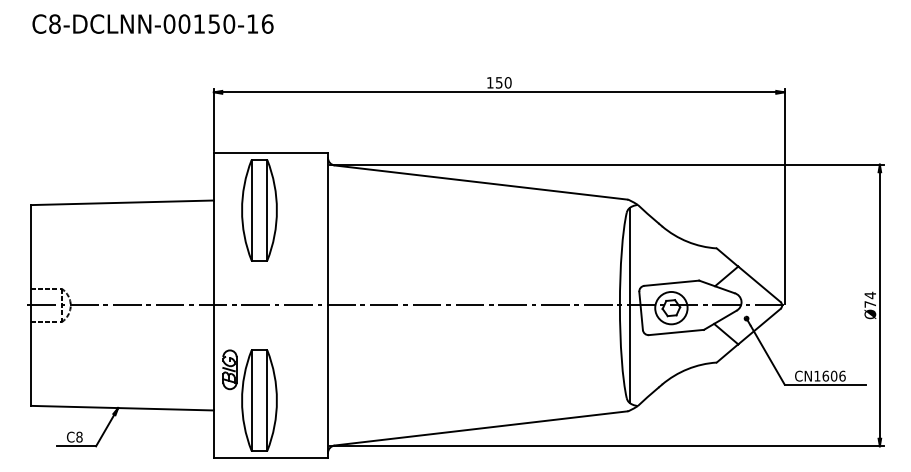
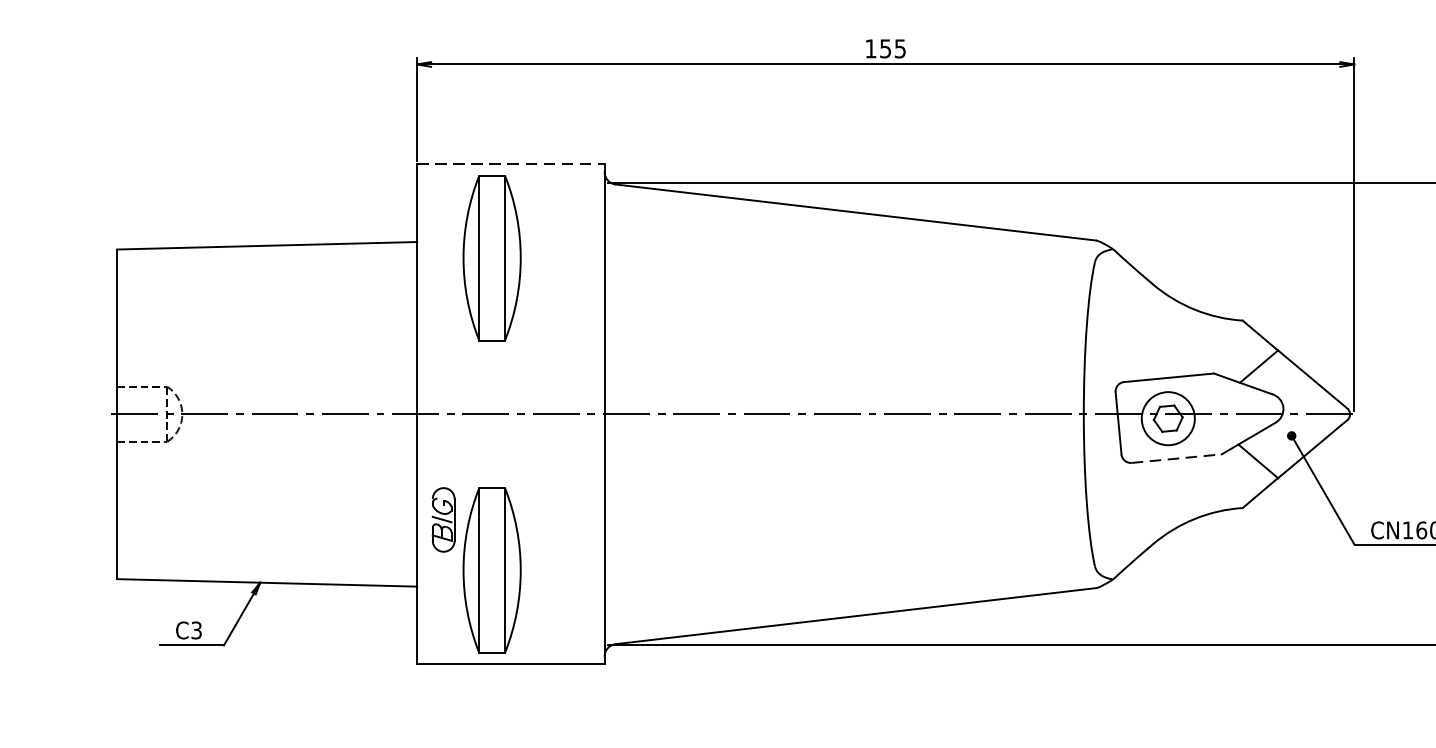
text: (507, 82) -> (899, 48), 150 -> 155
line: (271, 153) -> (511, 164), solid -> dashed
line: (630, 305) -> (1101, 414), removed
line: (676, 332) -> (1176, 458), solid -> dashed
text: (79, 436) -> (196, 629), C8 -> C3

